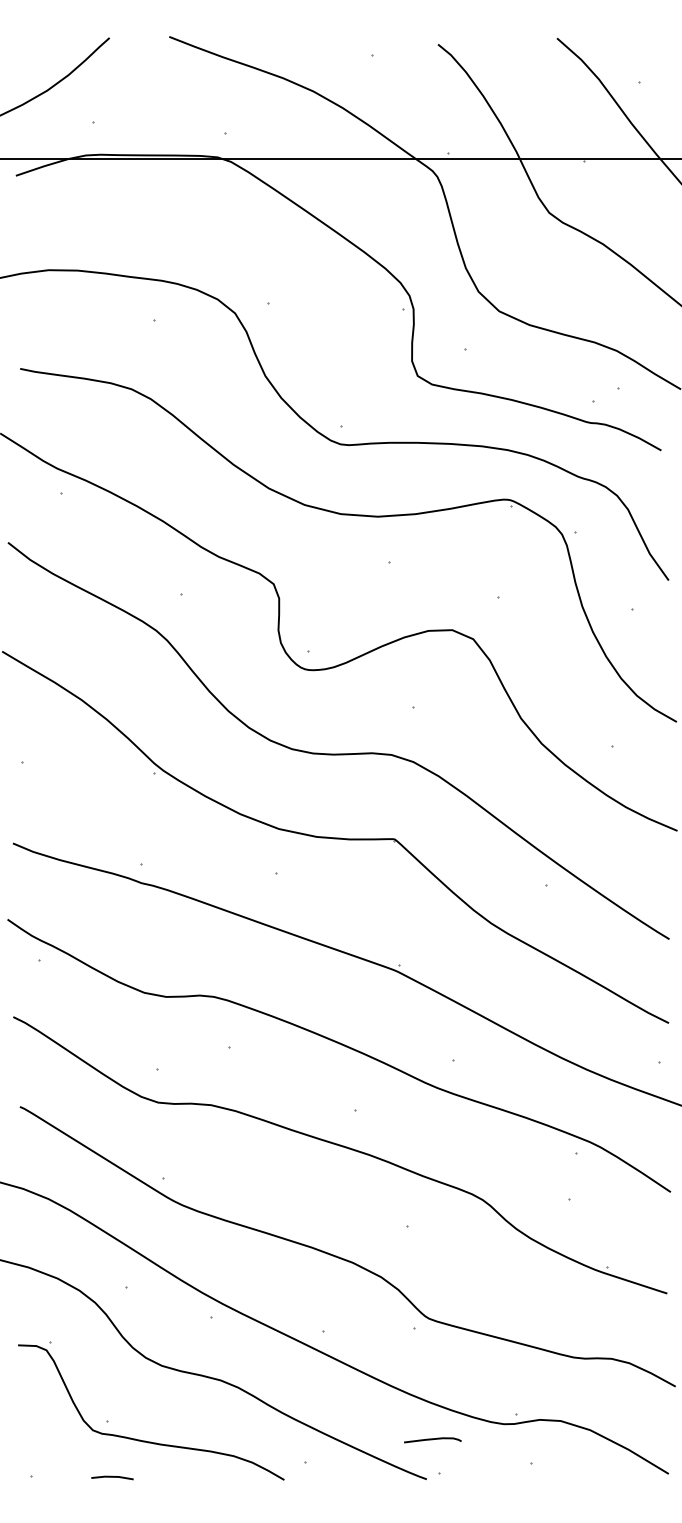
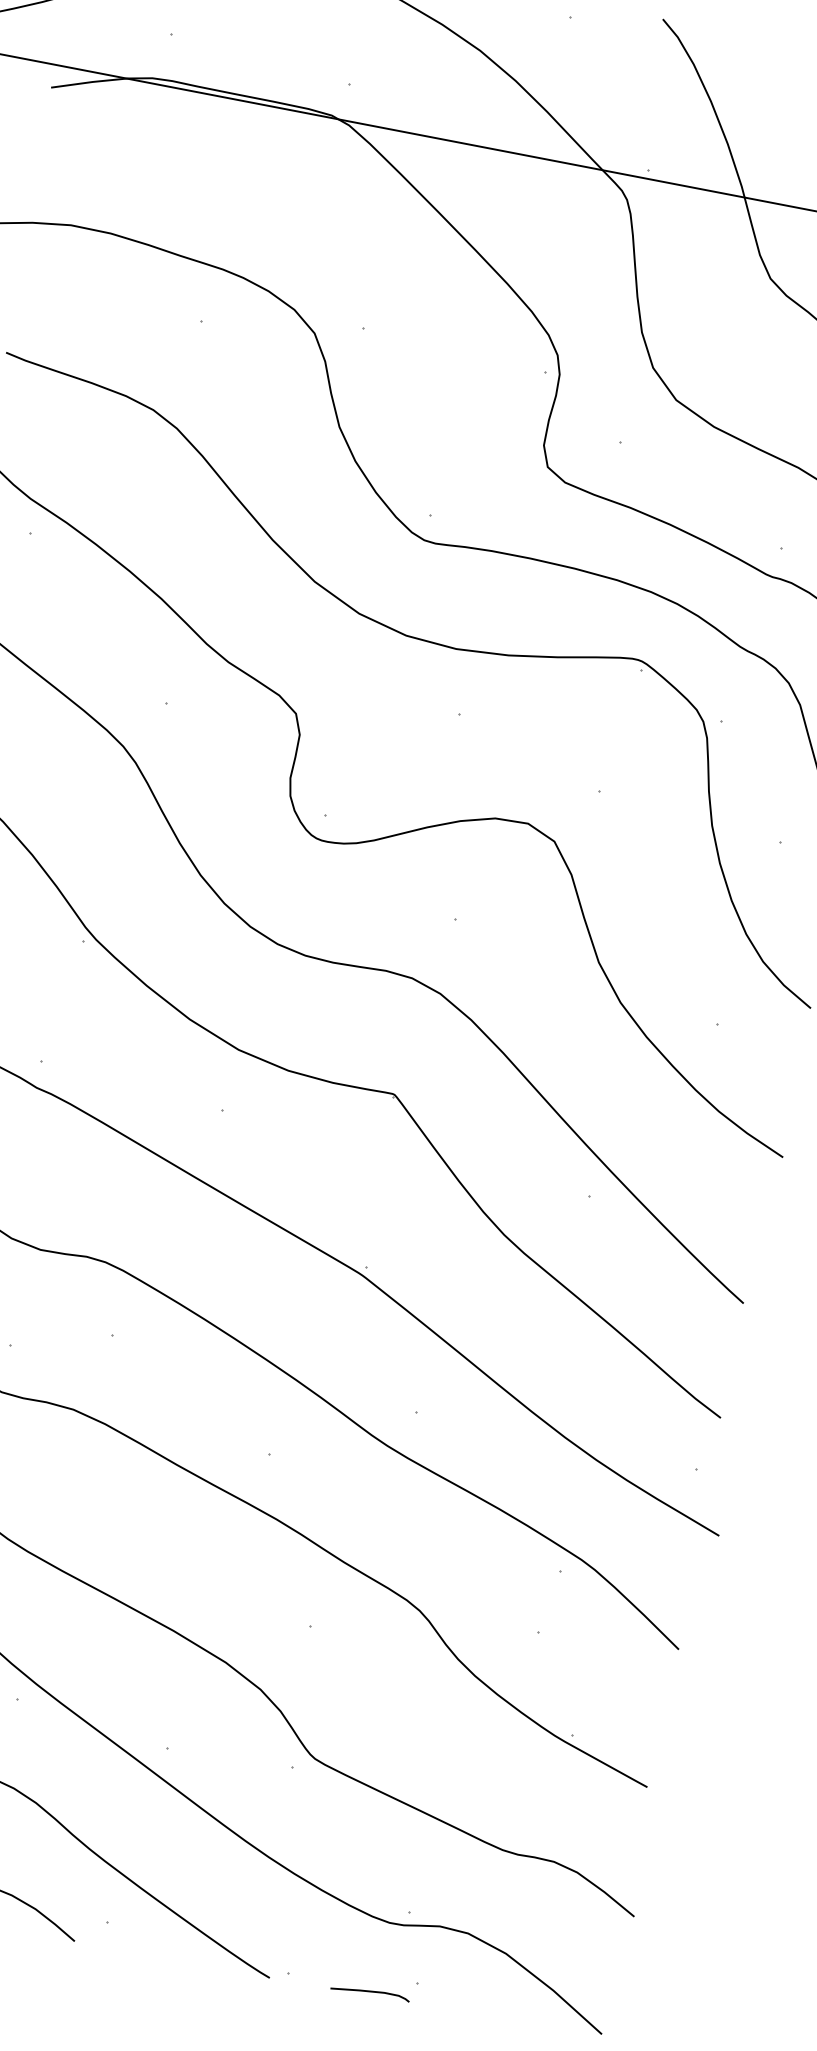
curve: (432, 1440) -> (369, 1993), moved

